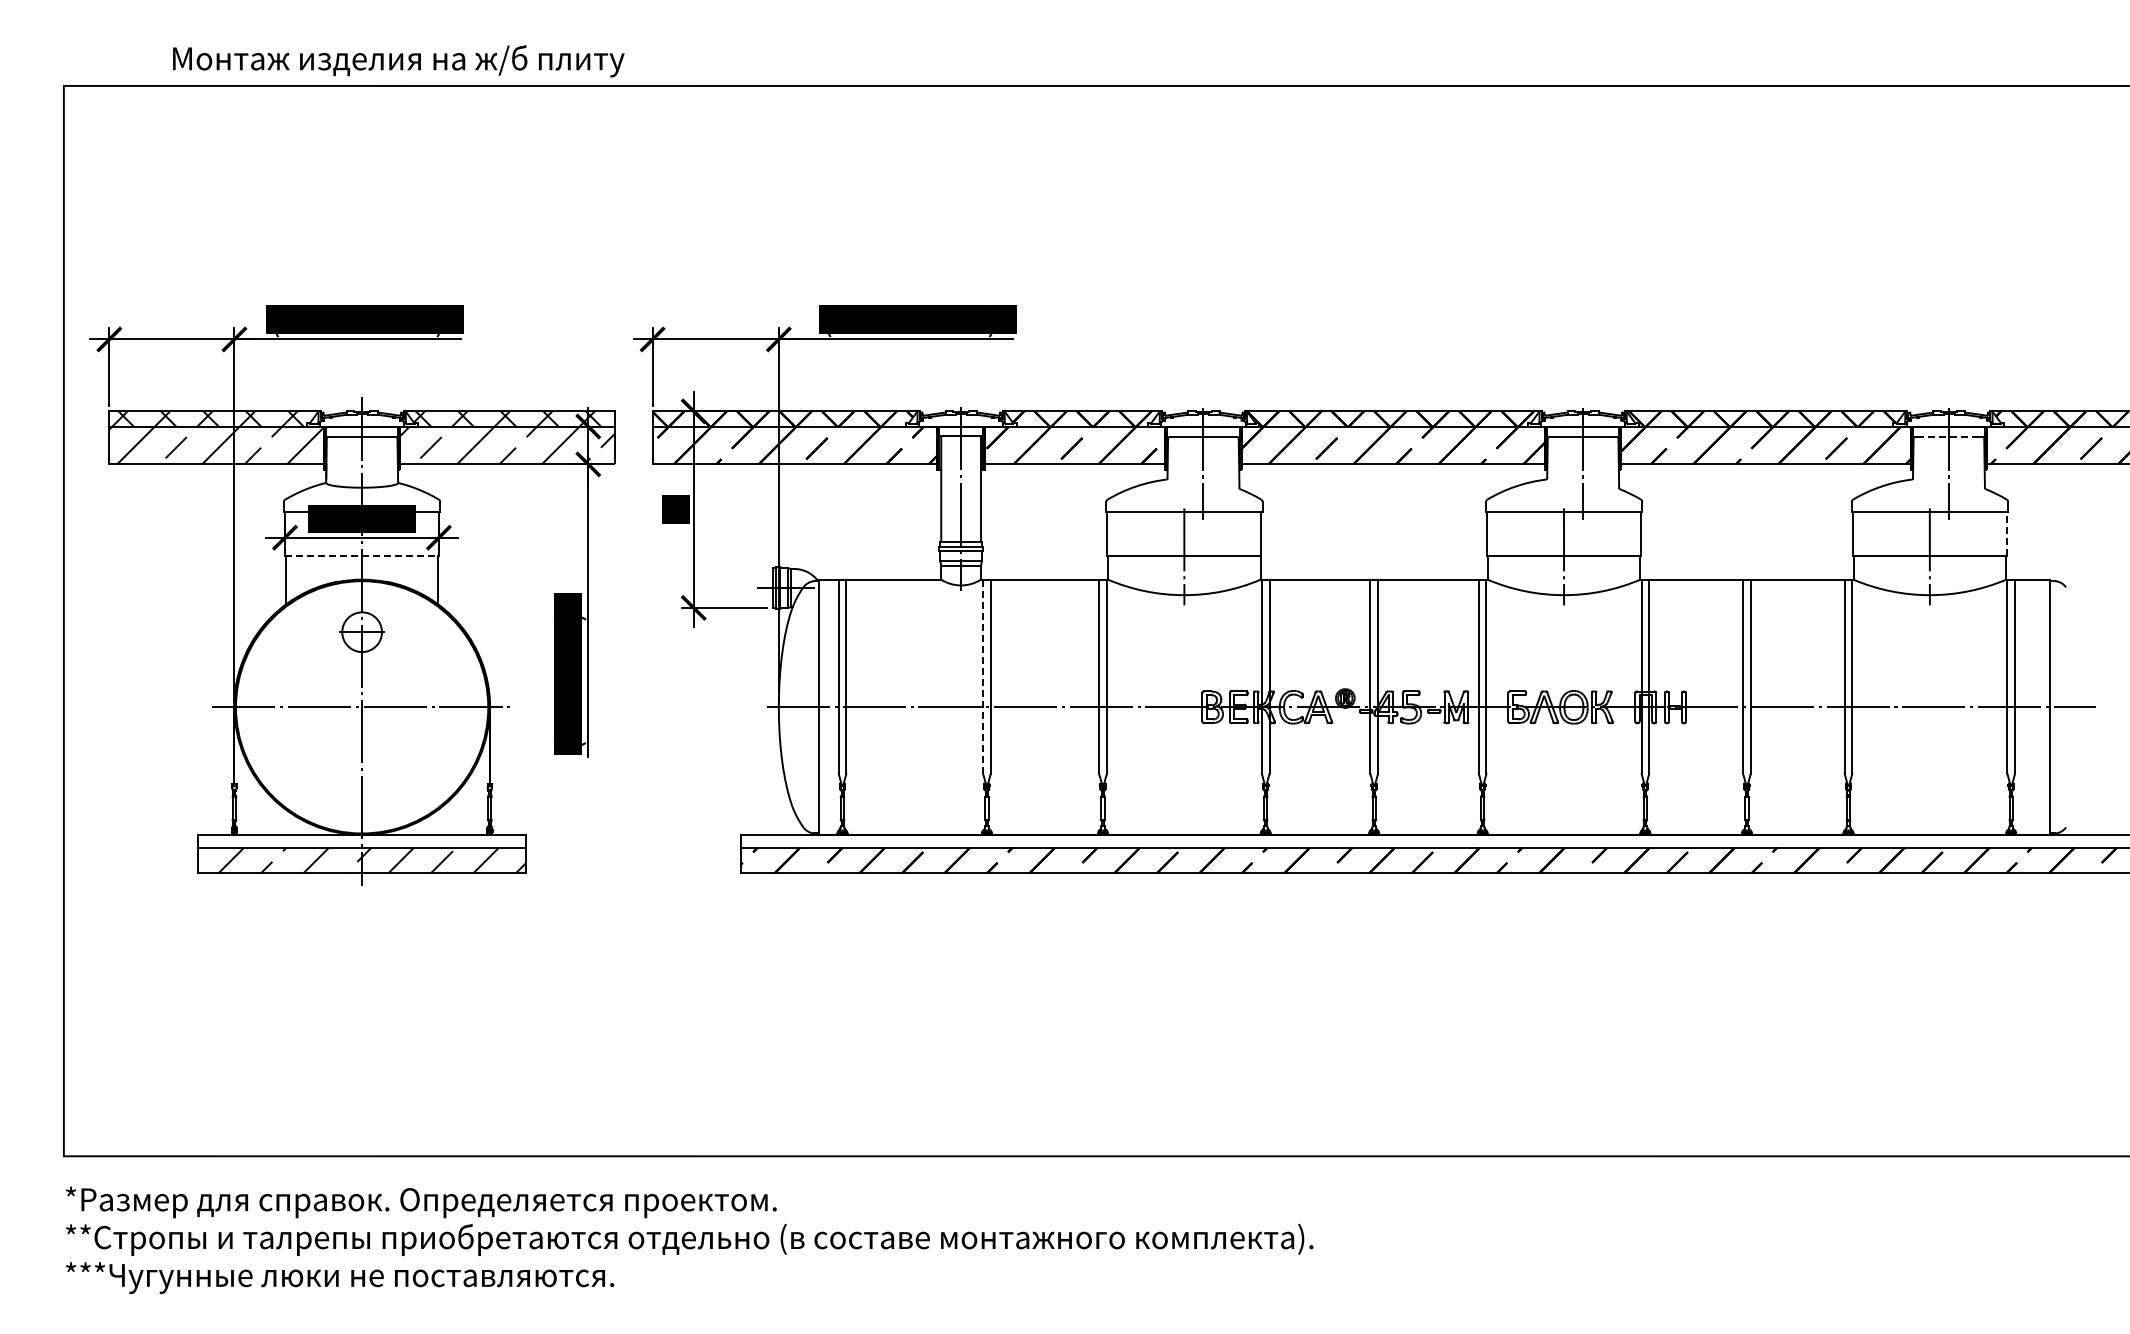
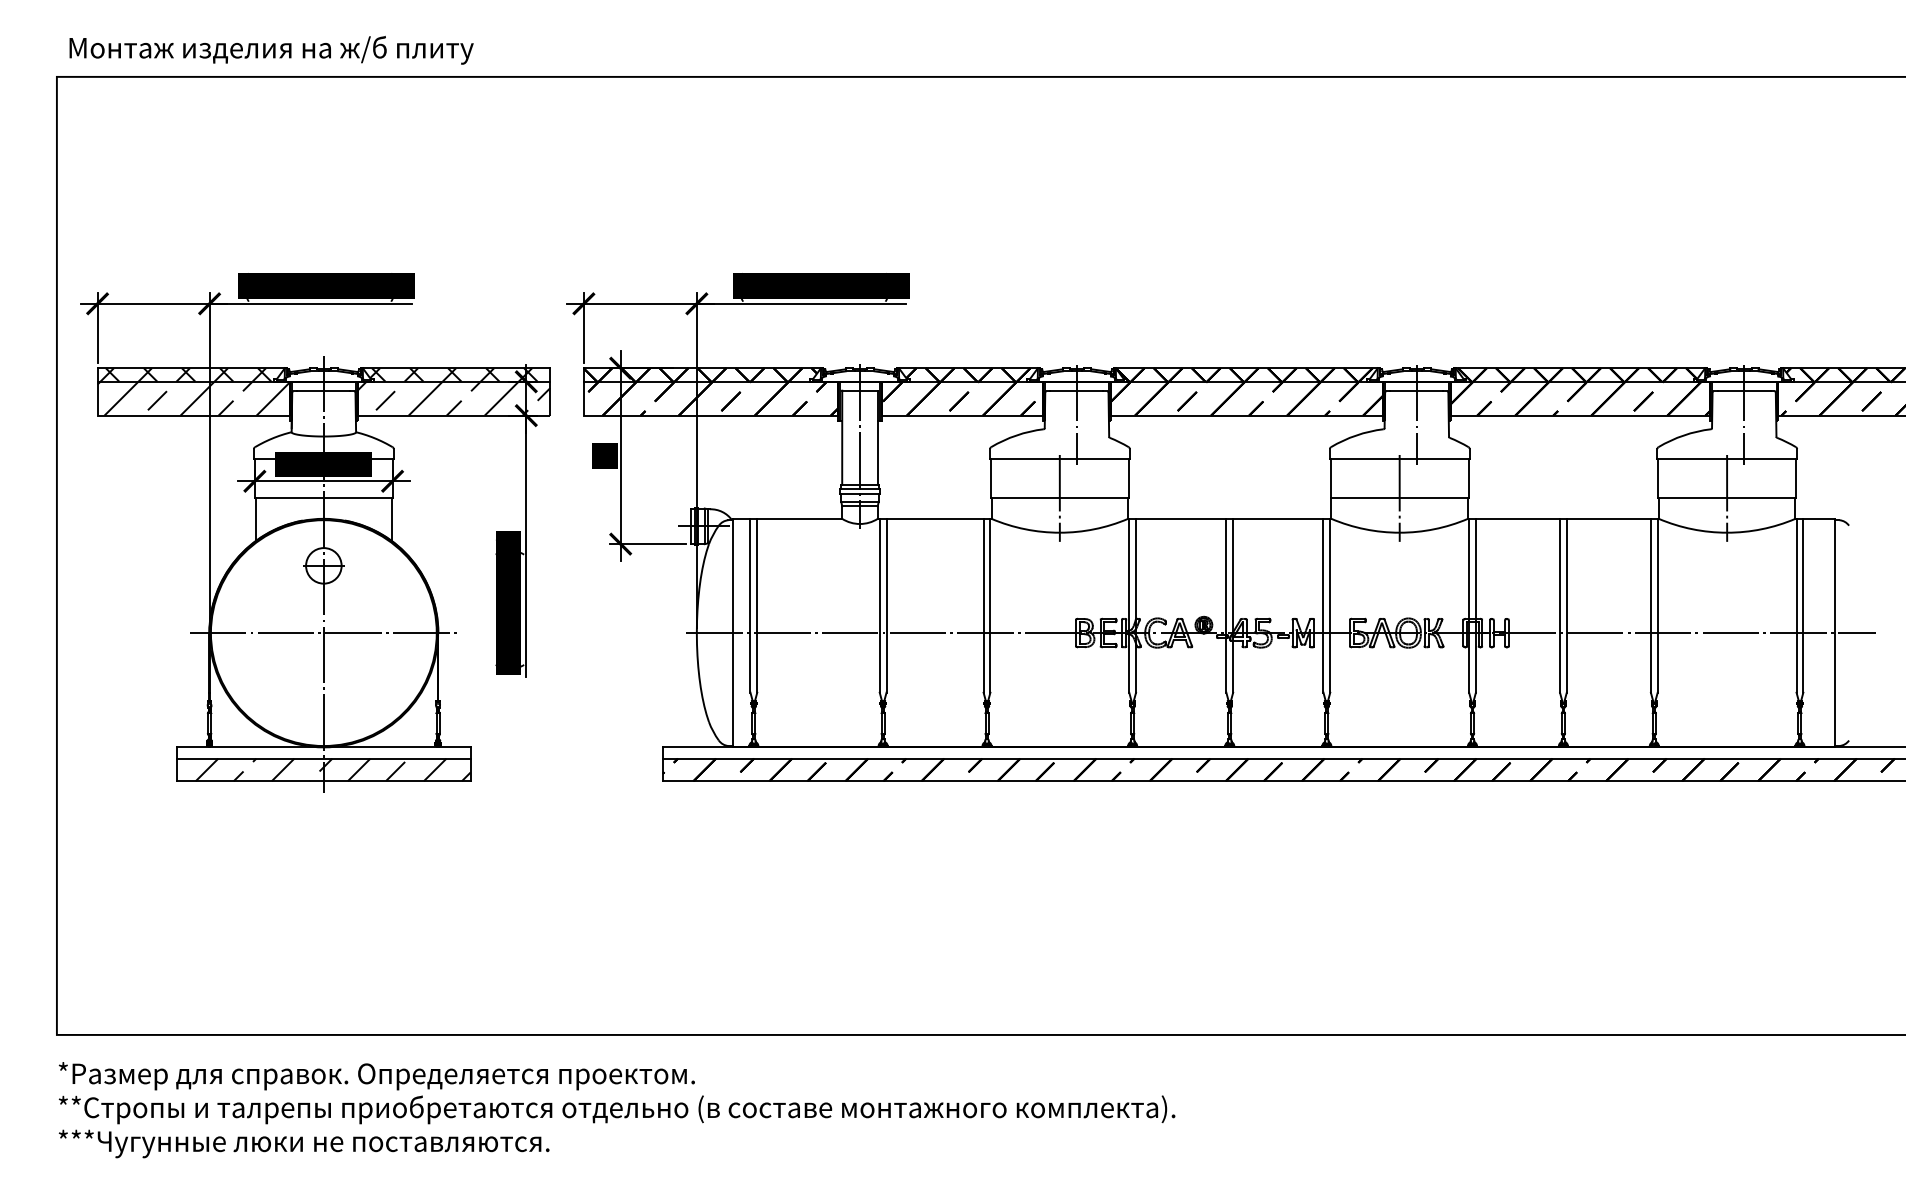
text: (398, 61) -> (271, 50), moved
line: (1948, 437) -> (1743, 391), dashed -> solid
line: (2006, 533) -> (1795, 477), dashed -> solid
line: (362, 556) -> (324, 498), dashed -> solid
line: (983, 676) -> (880, 605), dashed -> solid

